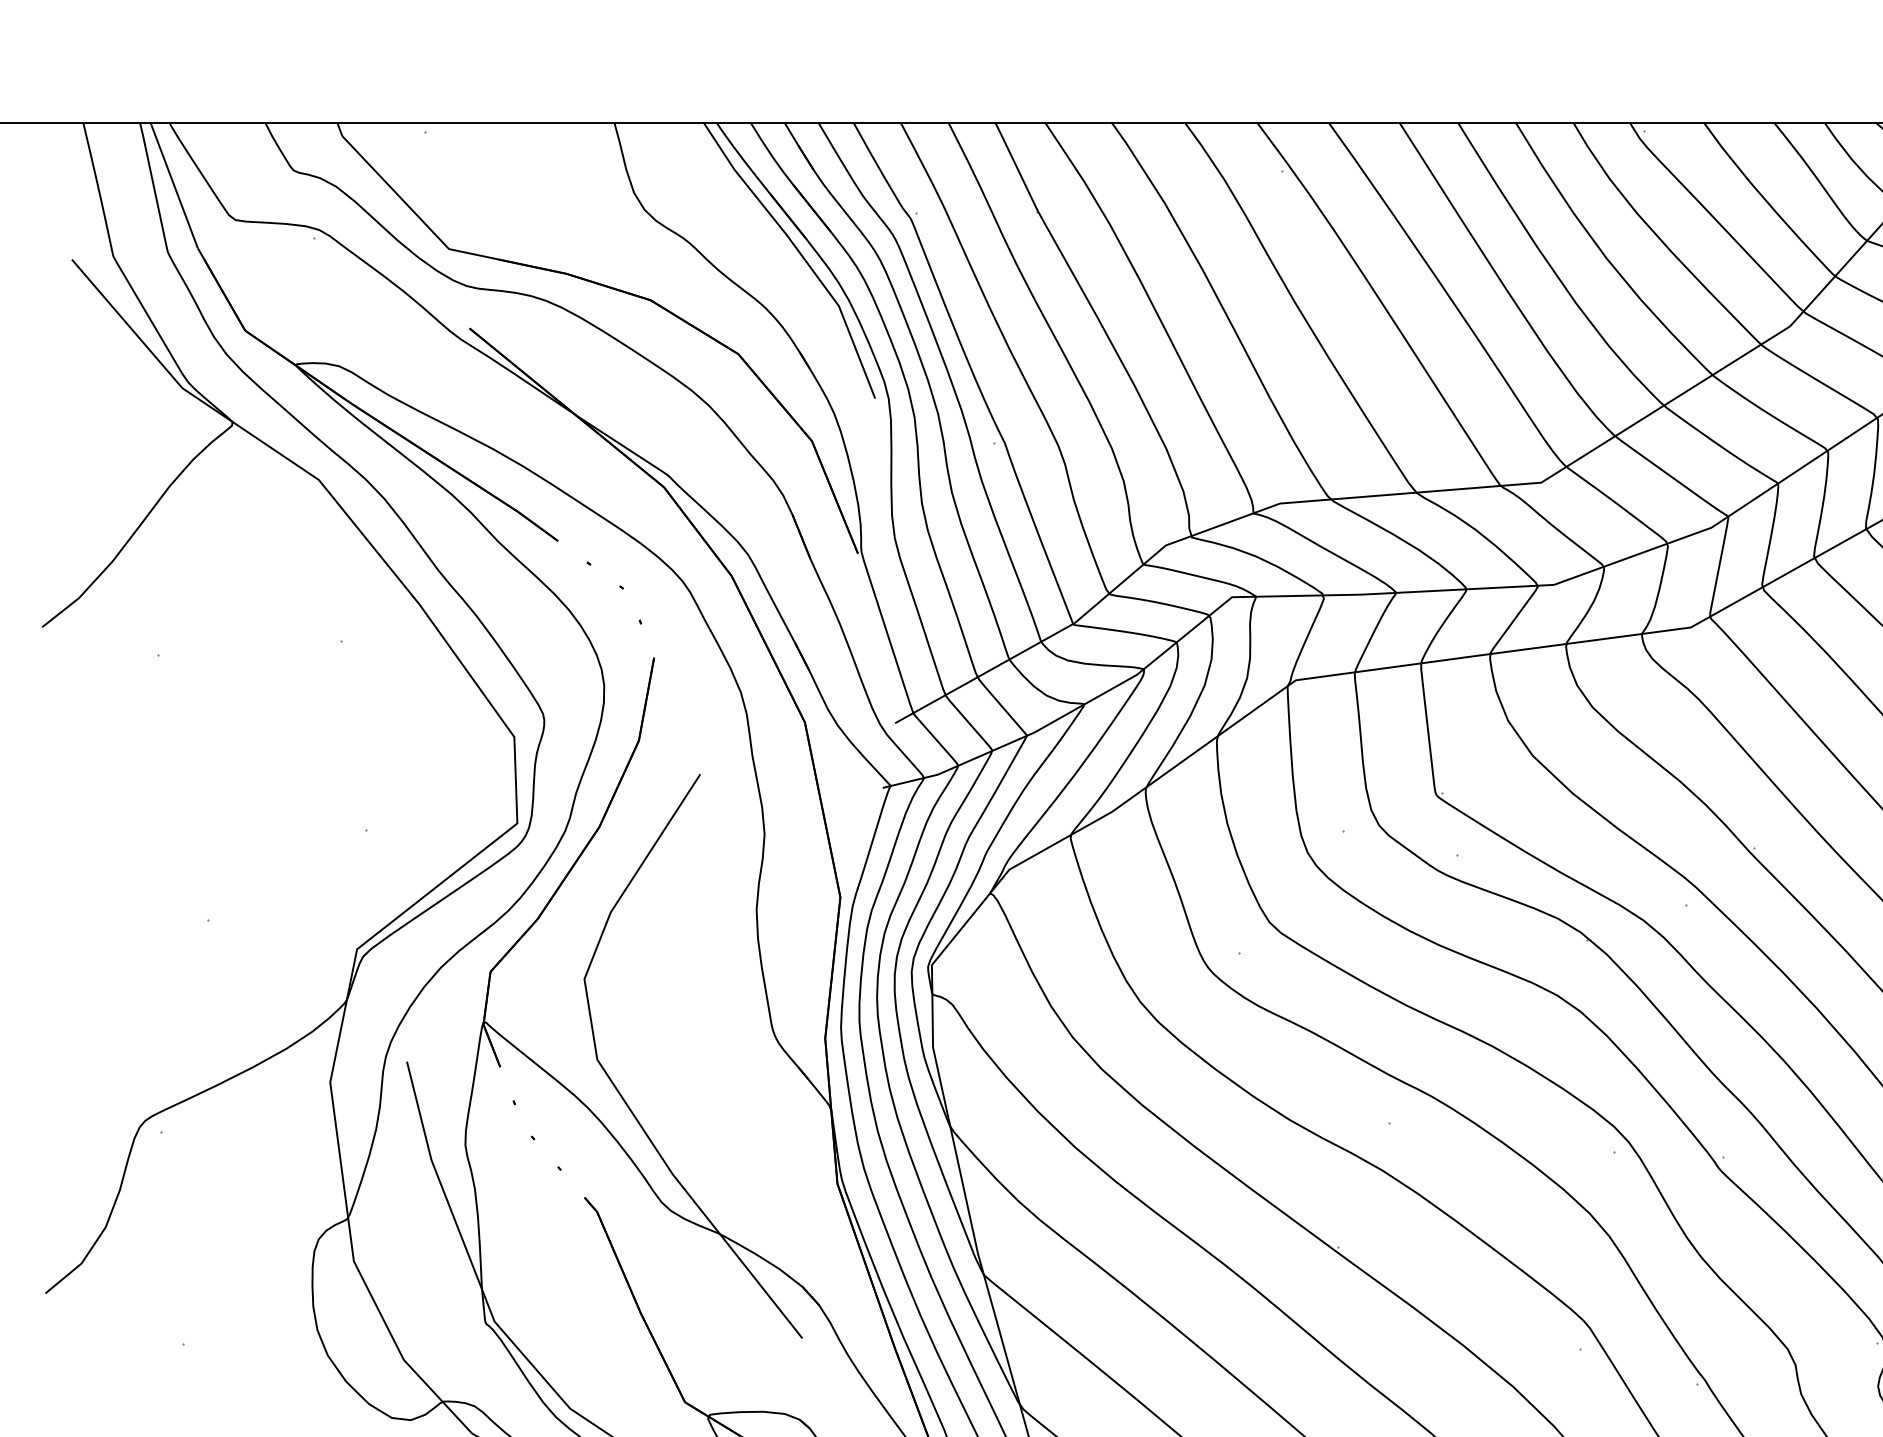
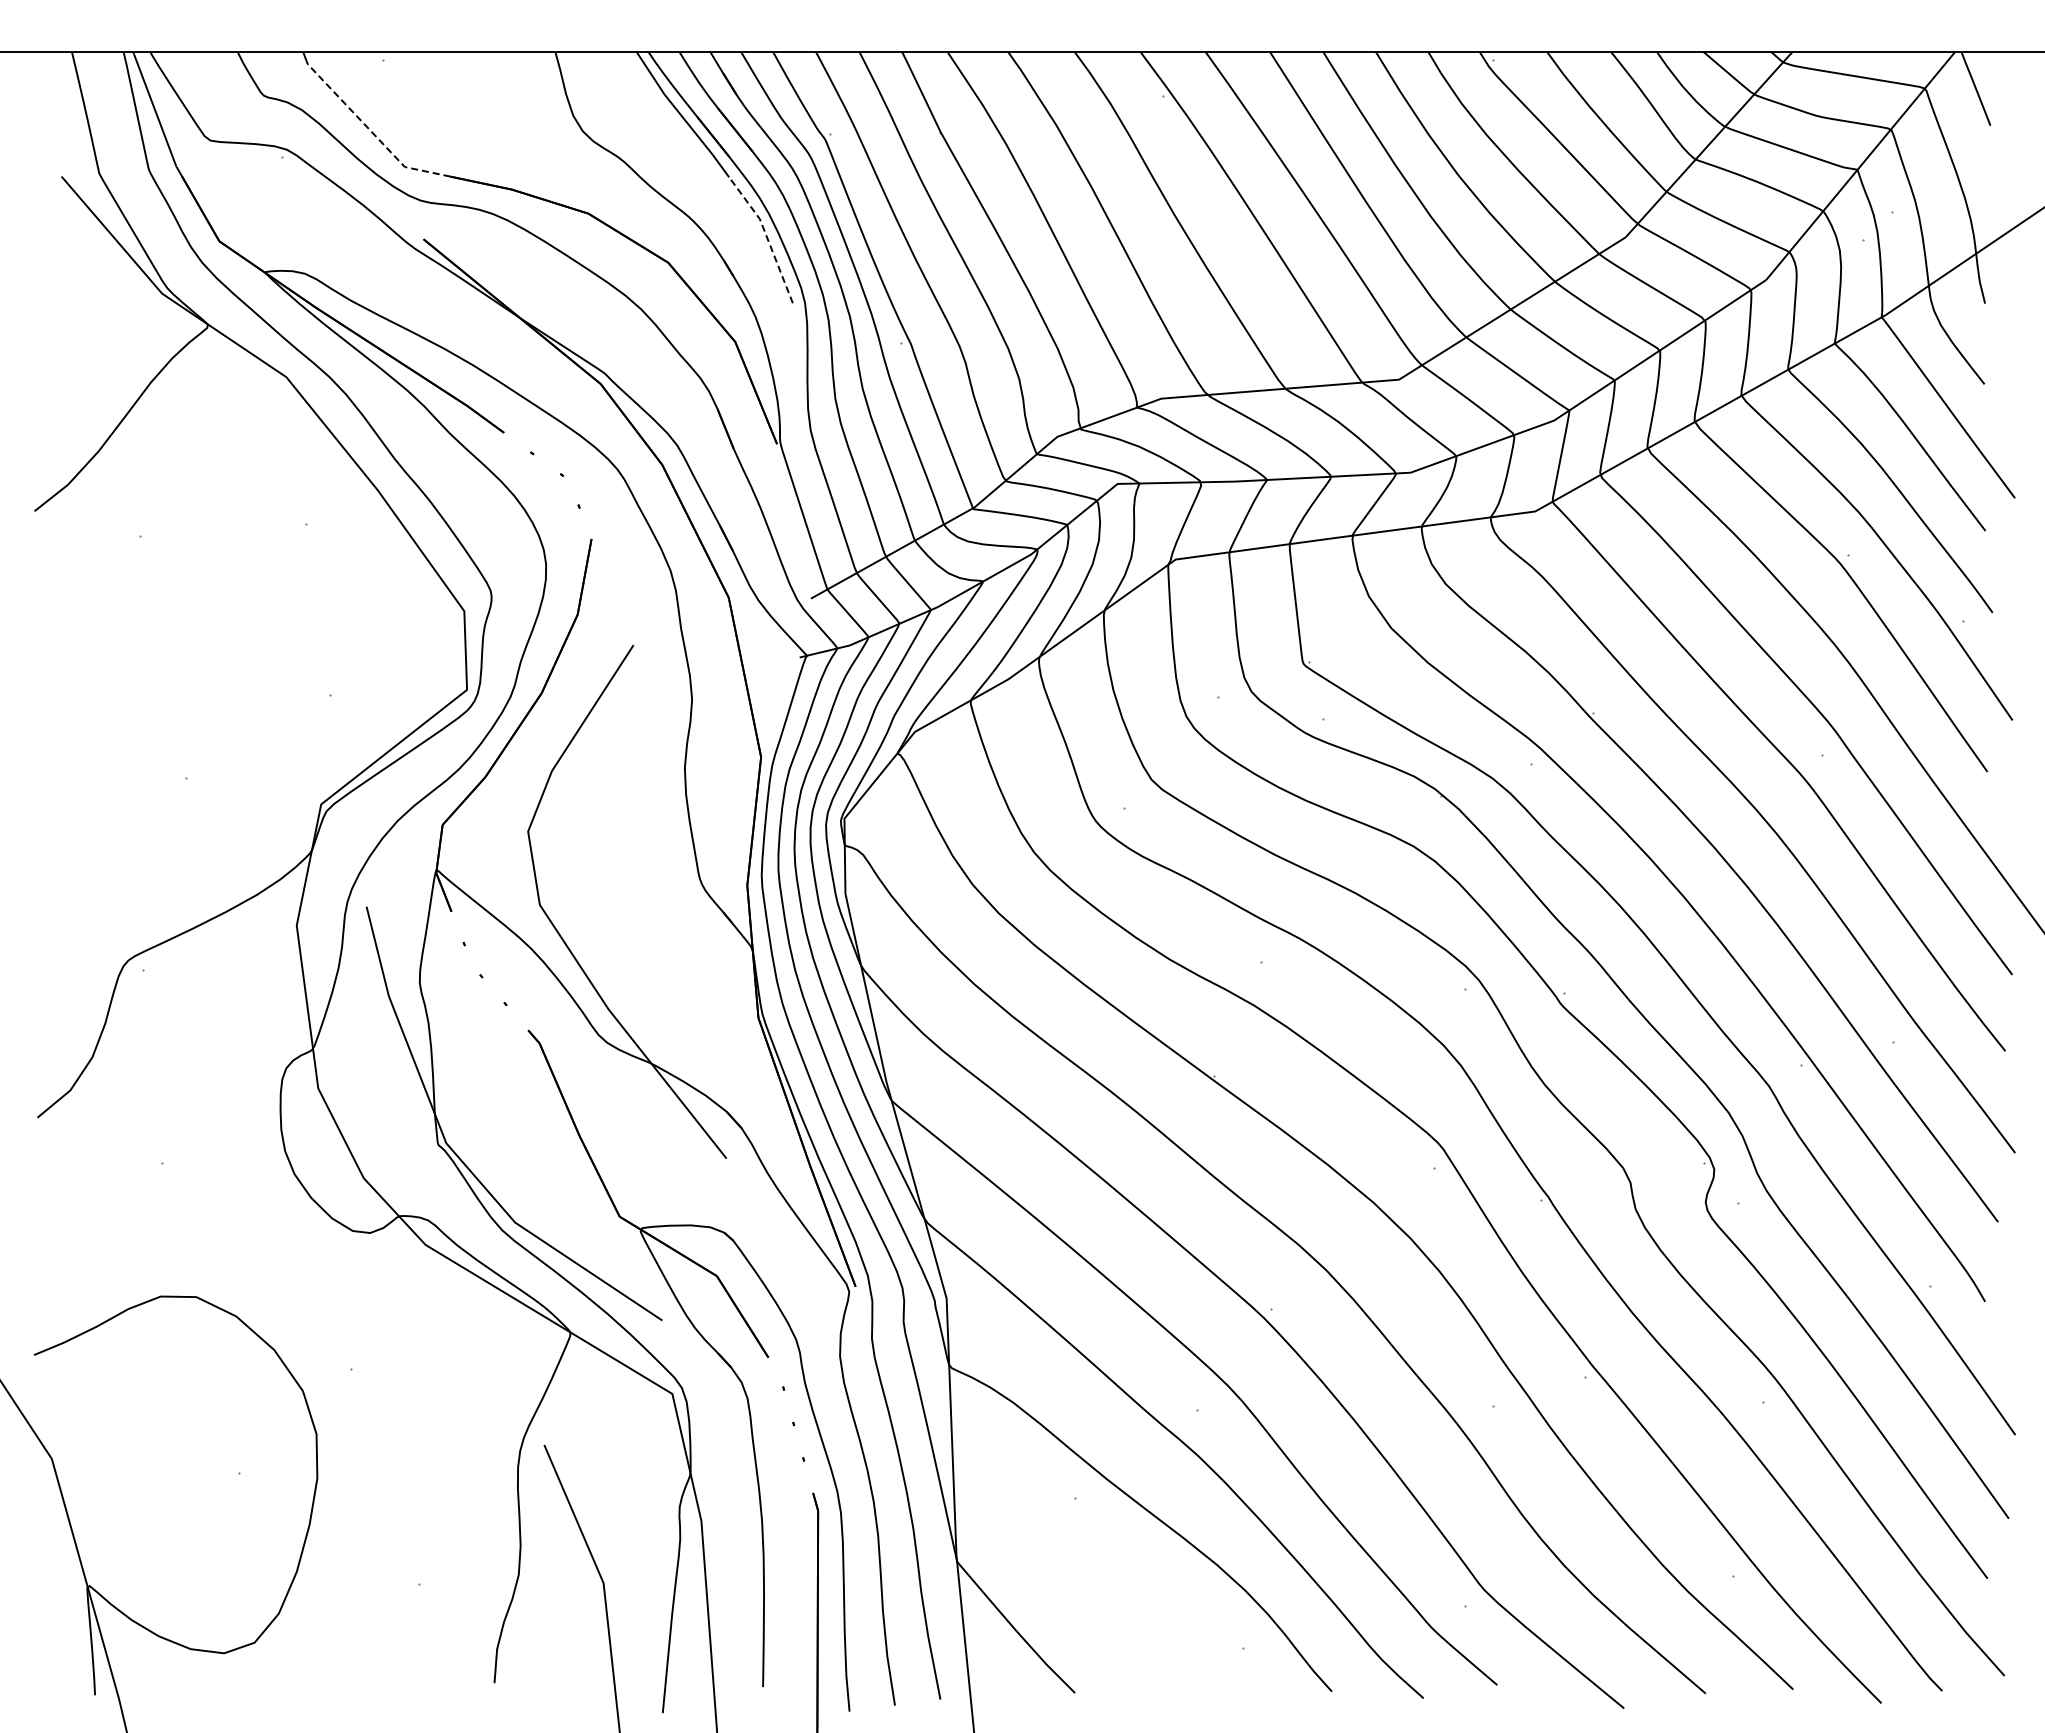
line: (413, 212) -> (372, 133), solid -> dashed
line: (846, 325) -> (766, 236), solid -> dashed

